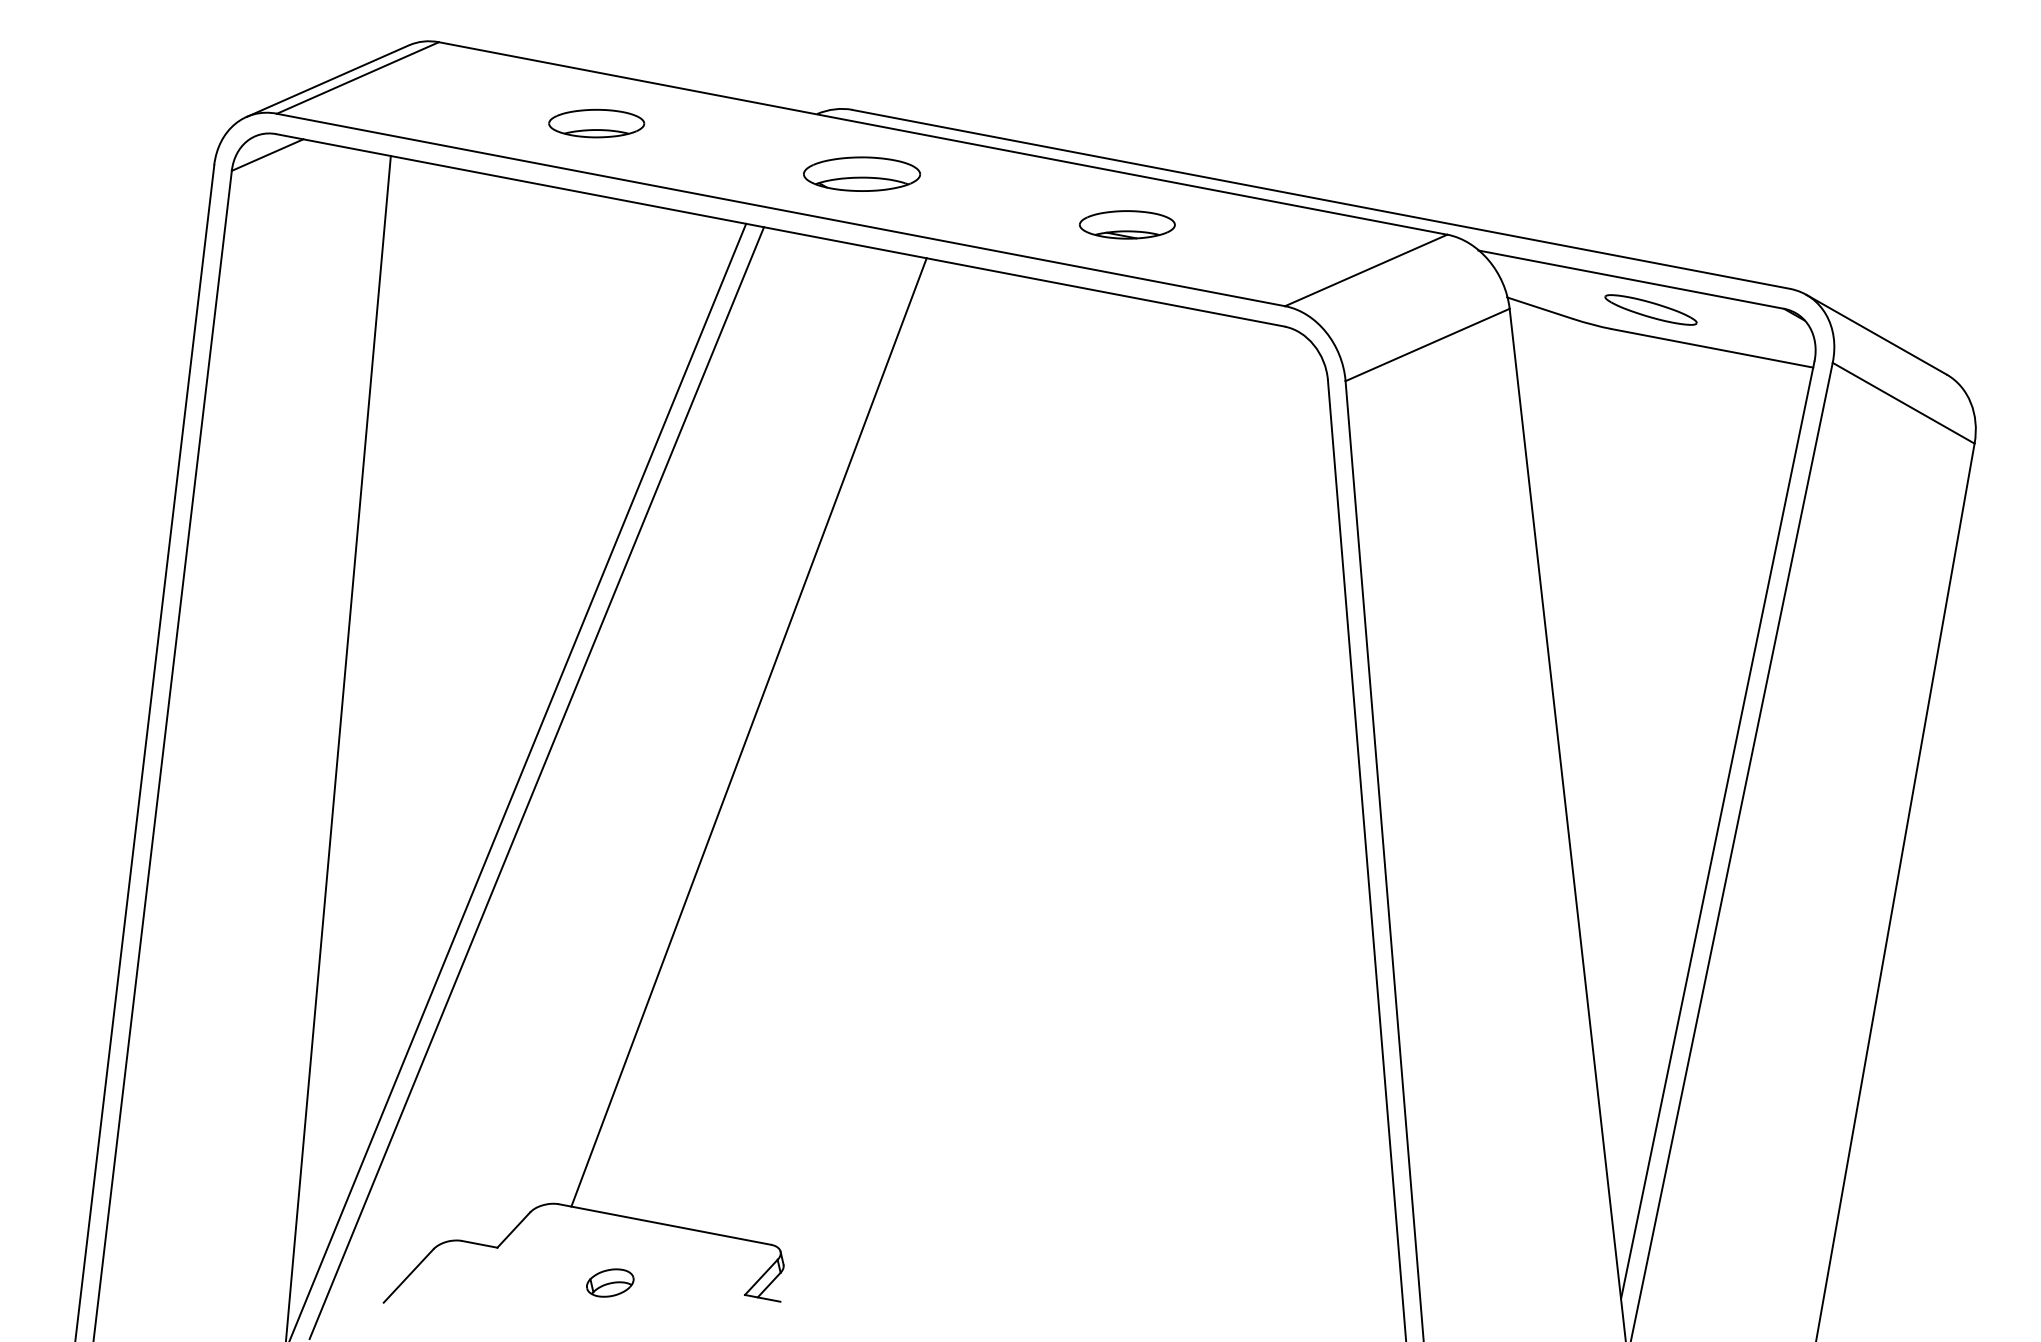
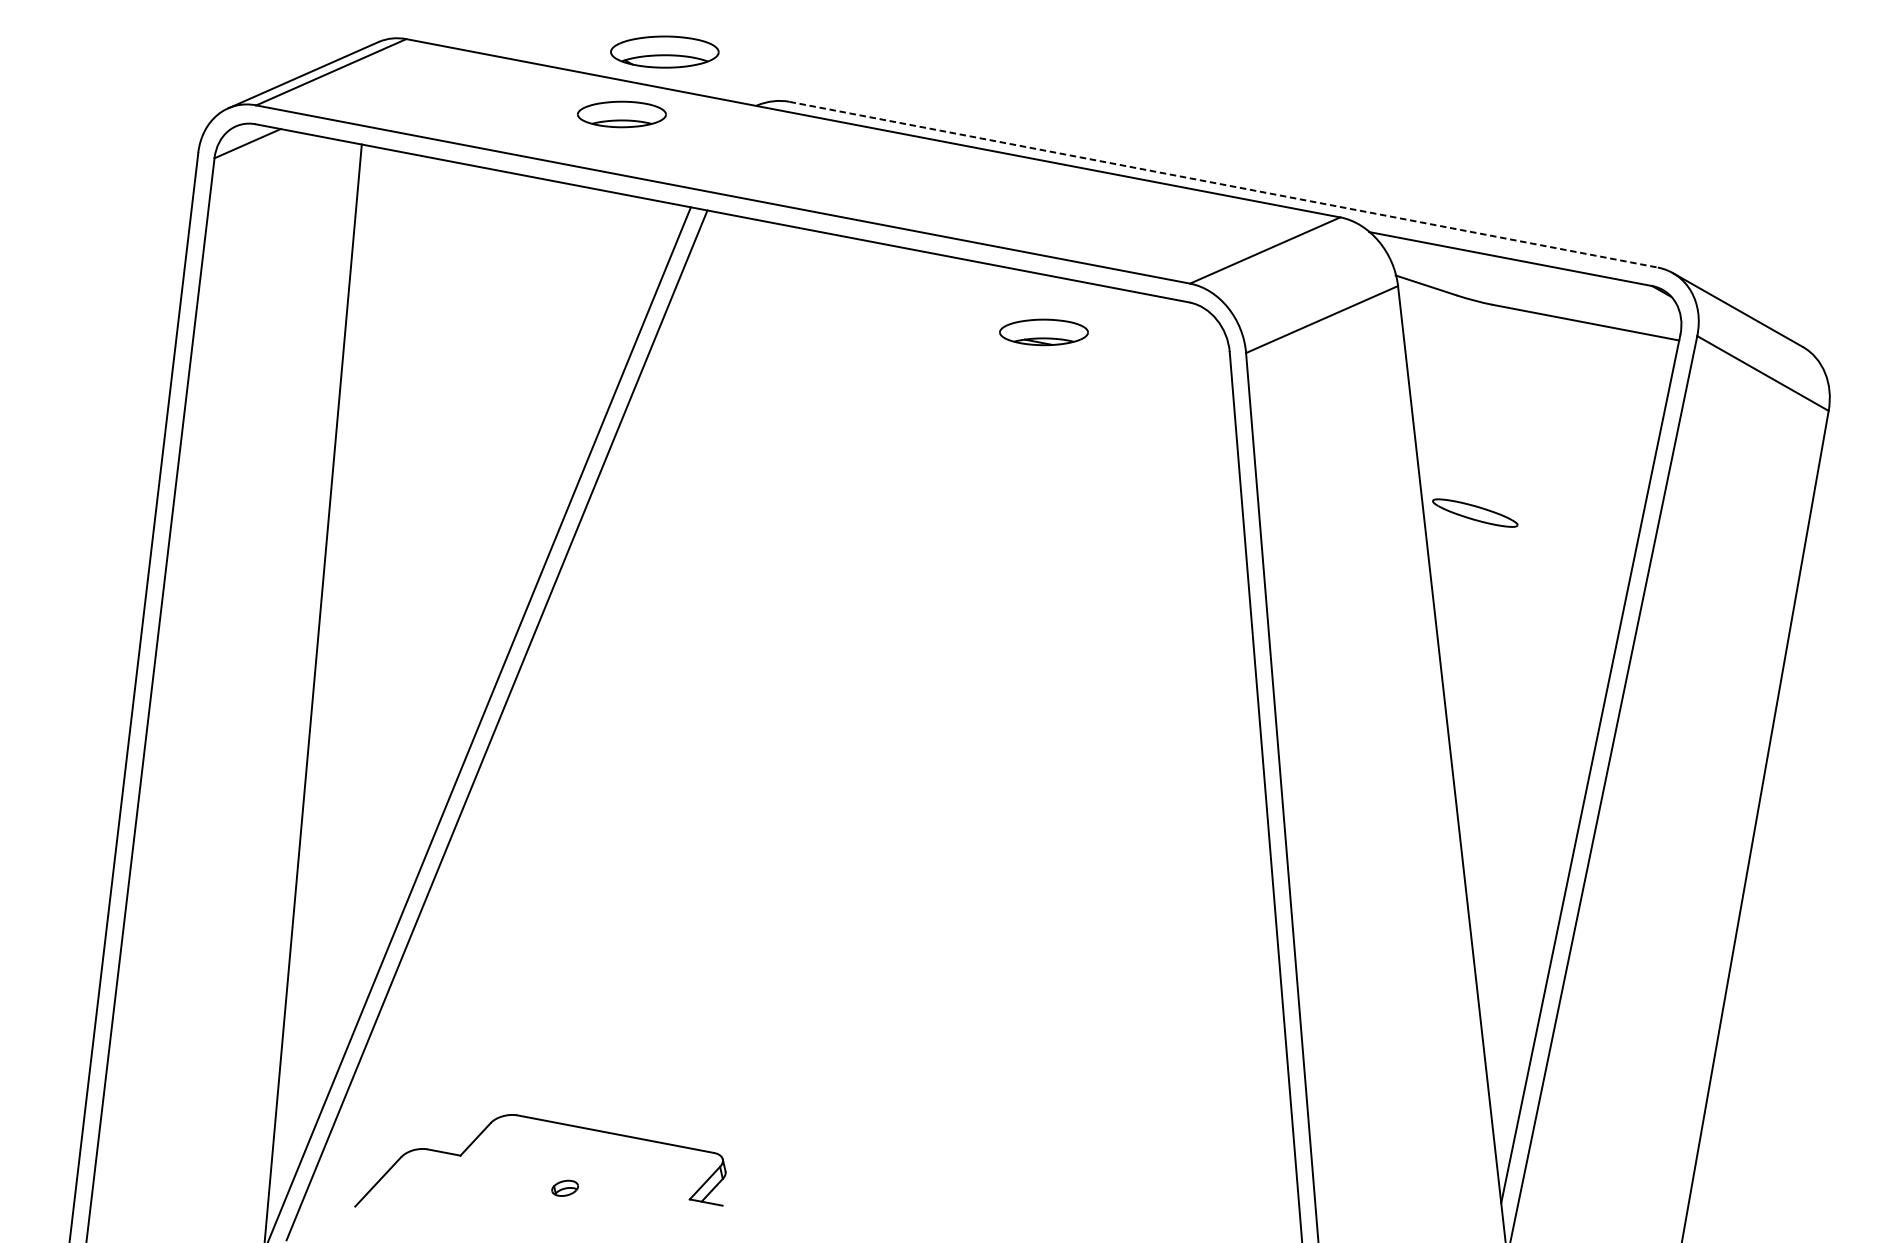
part: (596, 123) -> (621, 114), moved
part: (862, 173) -> (665, 51), moved
line: (1321, 199) -> (1223, 184), solid -> dashed
part: (1127, 224) -> (1044, 332), moved
part: (1650, 309) -> (1474, 512), moved
line: (748, 732) -> (693, 678), removed
part: (610, 1282) -> (565, 1187), size x0.6

